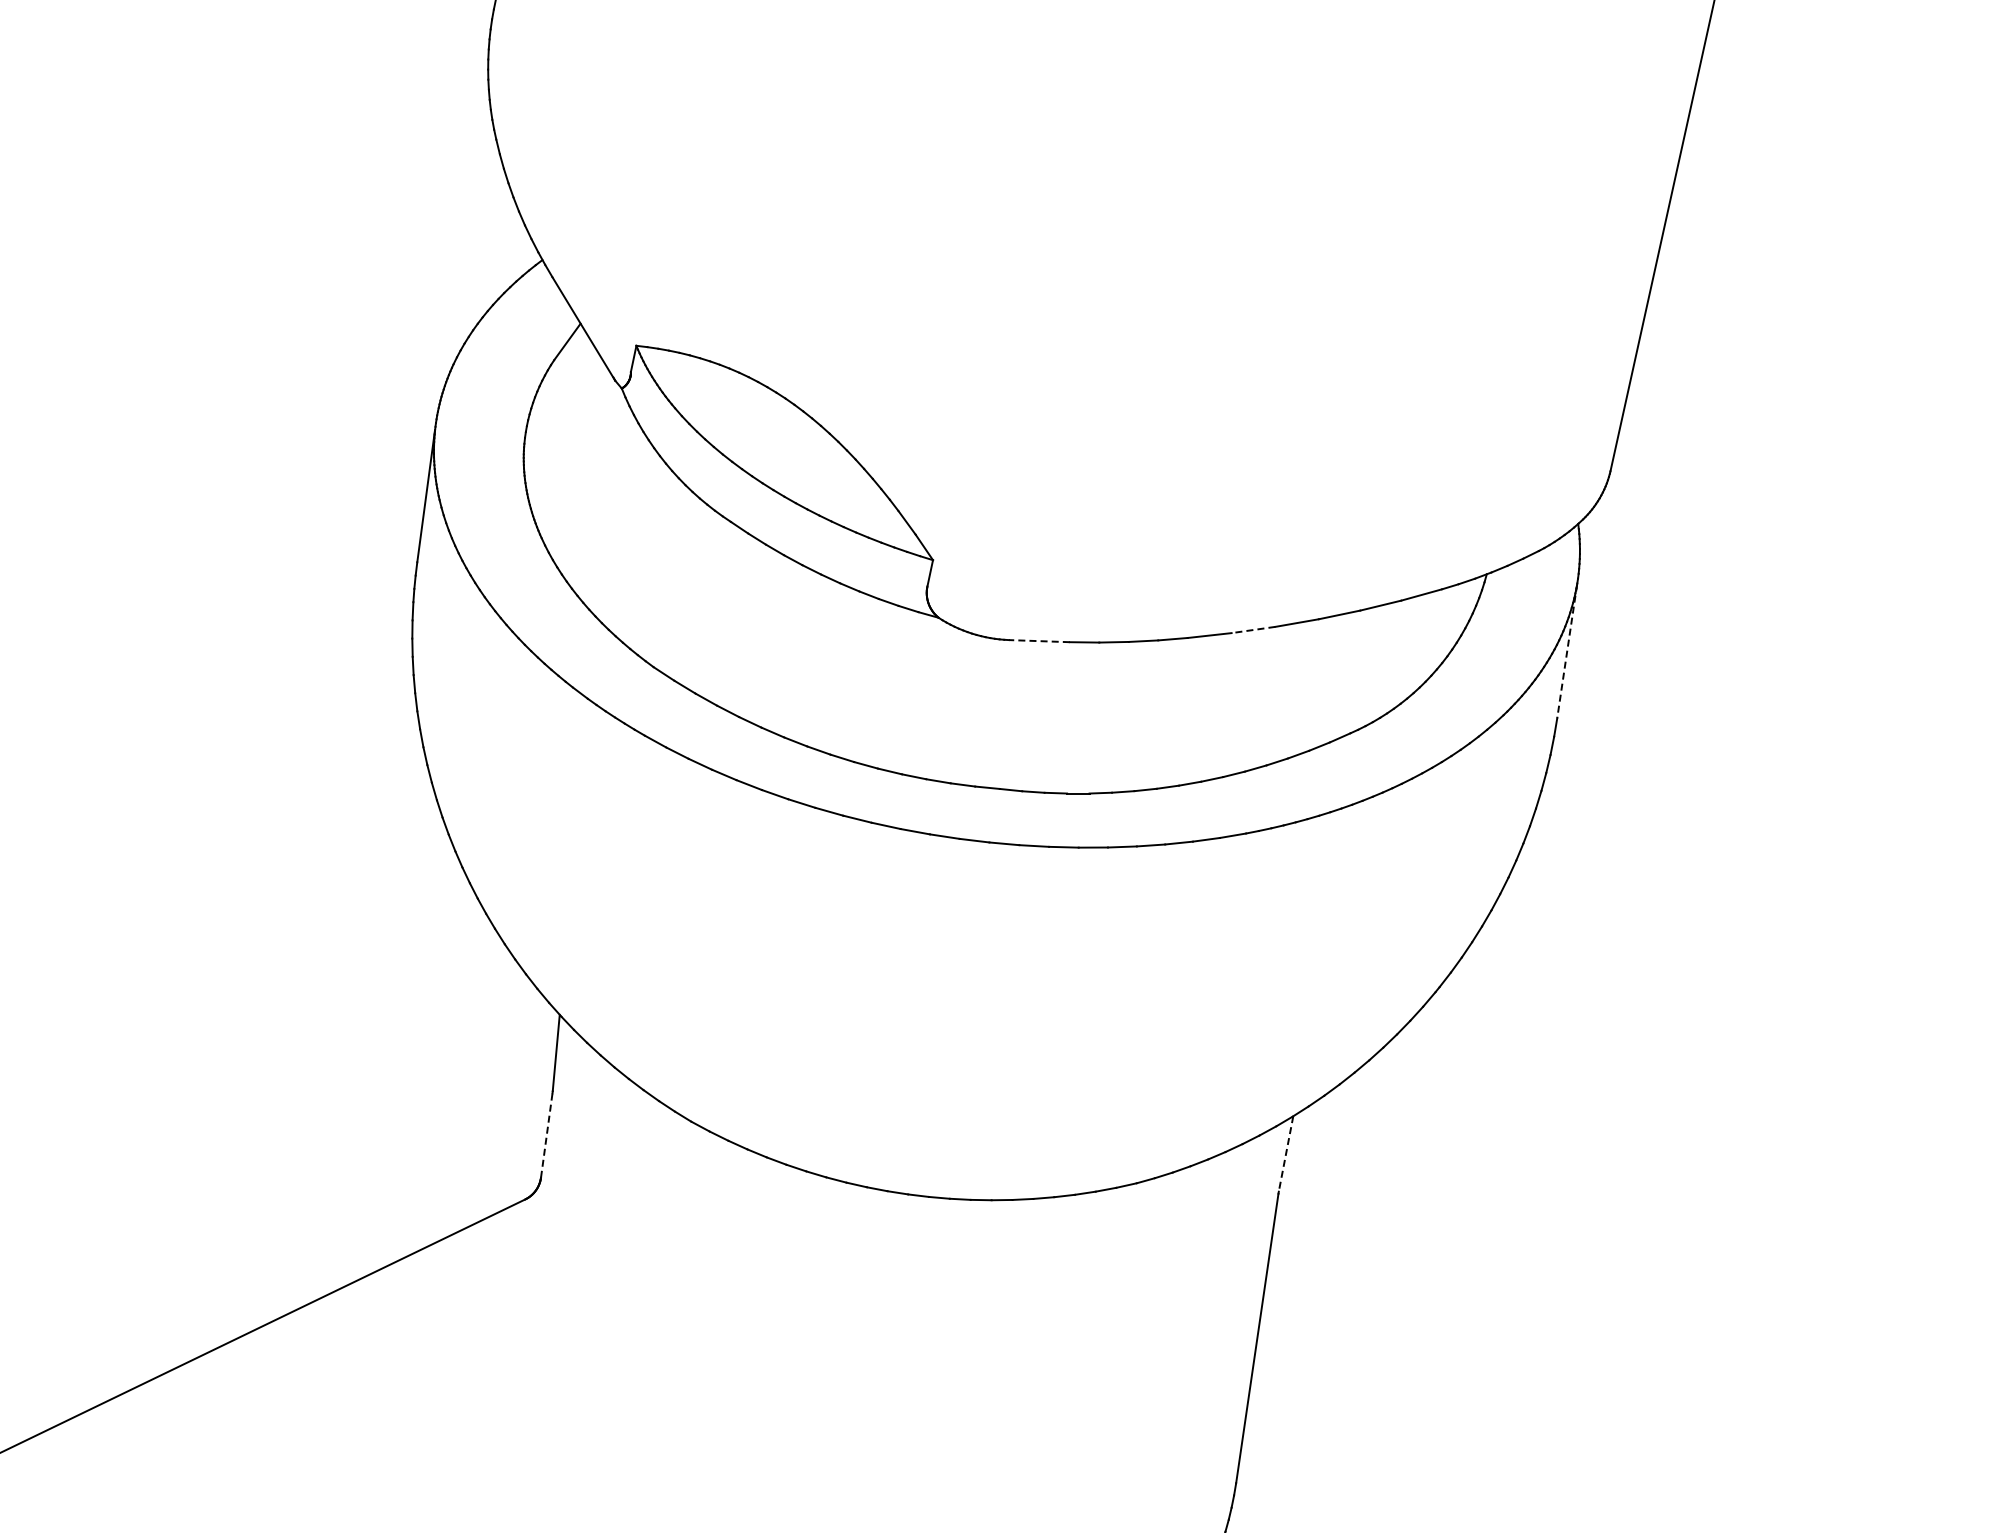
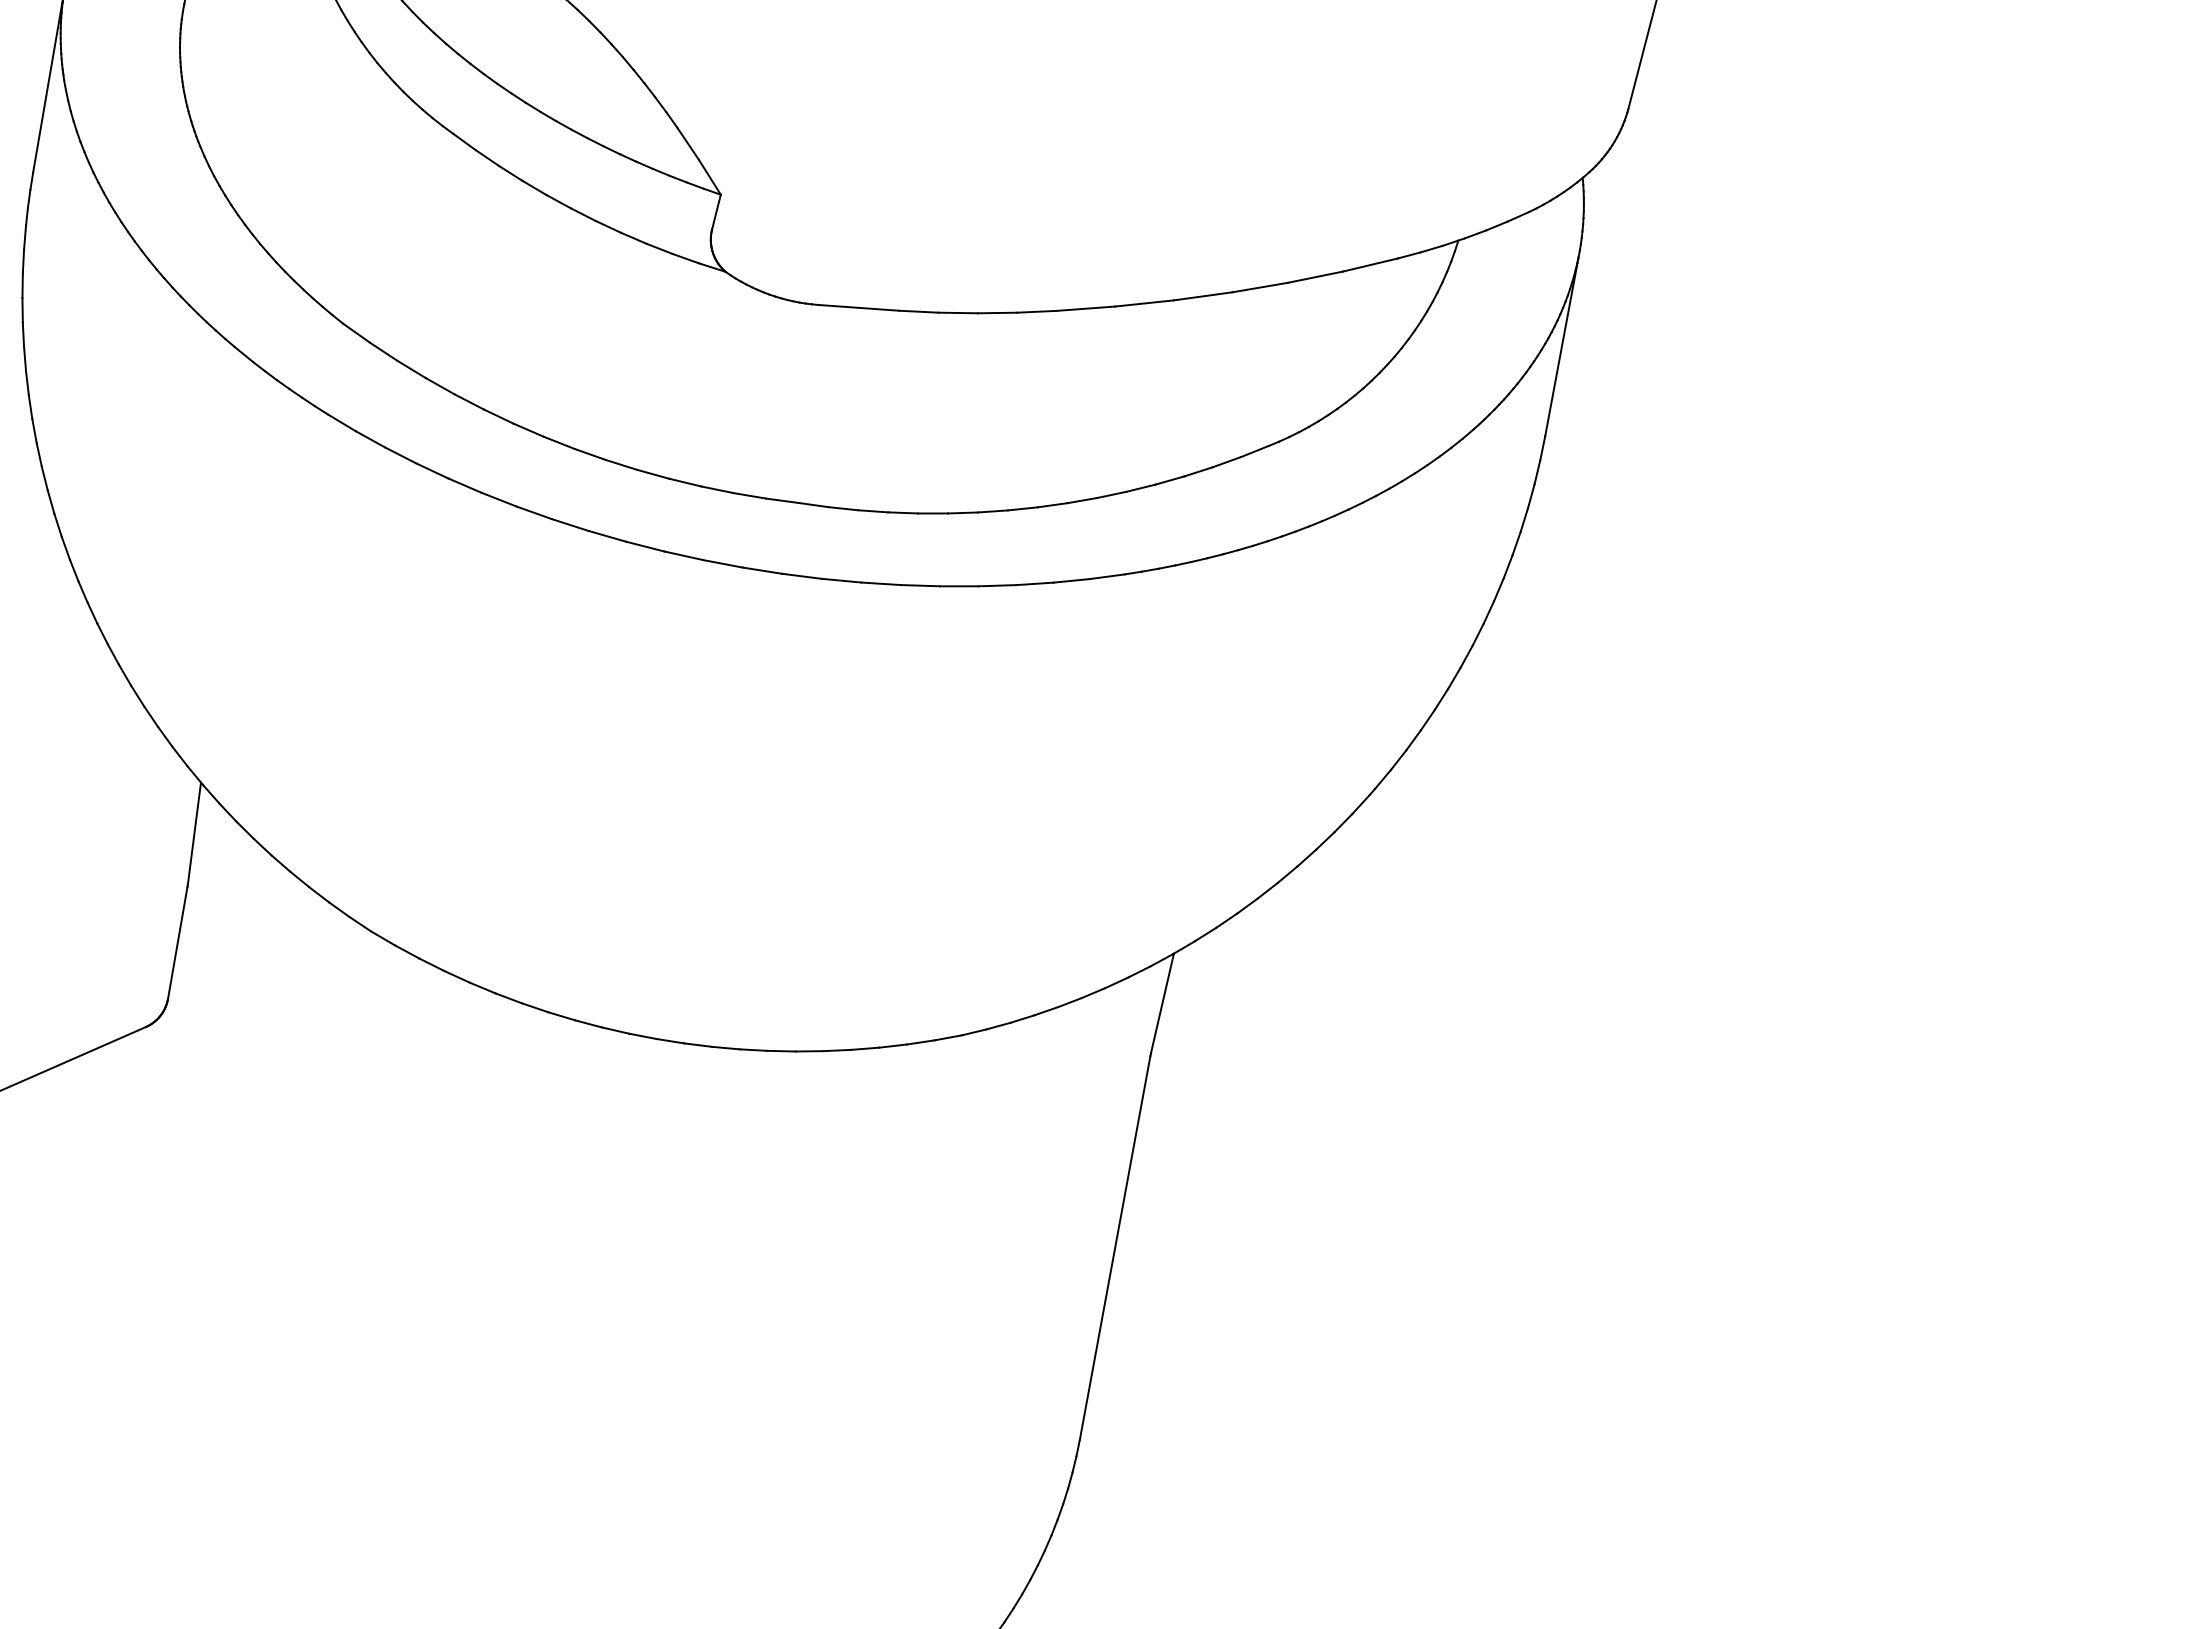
line: (1253, 630) -> (1144, 304), dashed -> solid
line: (1038, 641) -> (857, 308), dashed -> solid
line: (1567, 651) -> (1562, 347), dashed -> solid
line: (546, 1135) -> (177, 942), dashed -> solid
line: (1285, 1154) -> (1161, 1004), dashed -> solid

